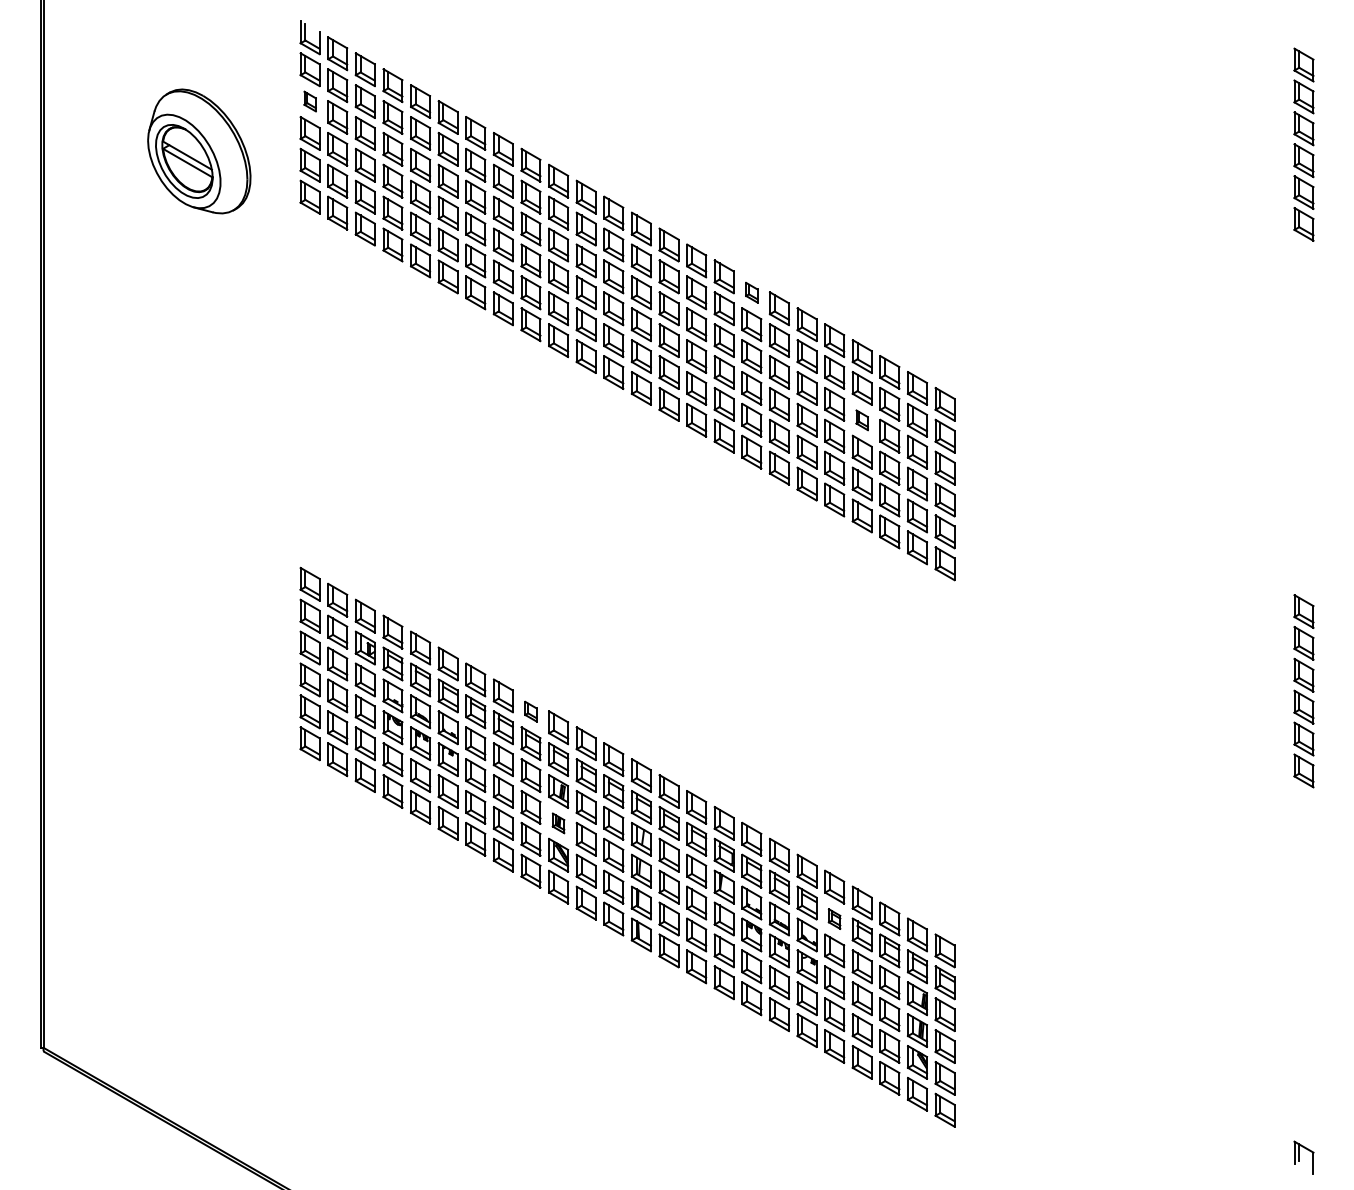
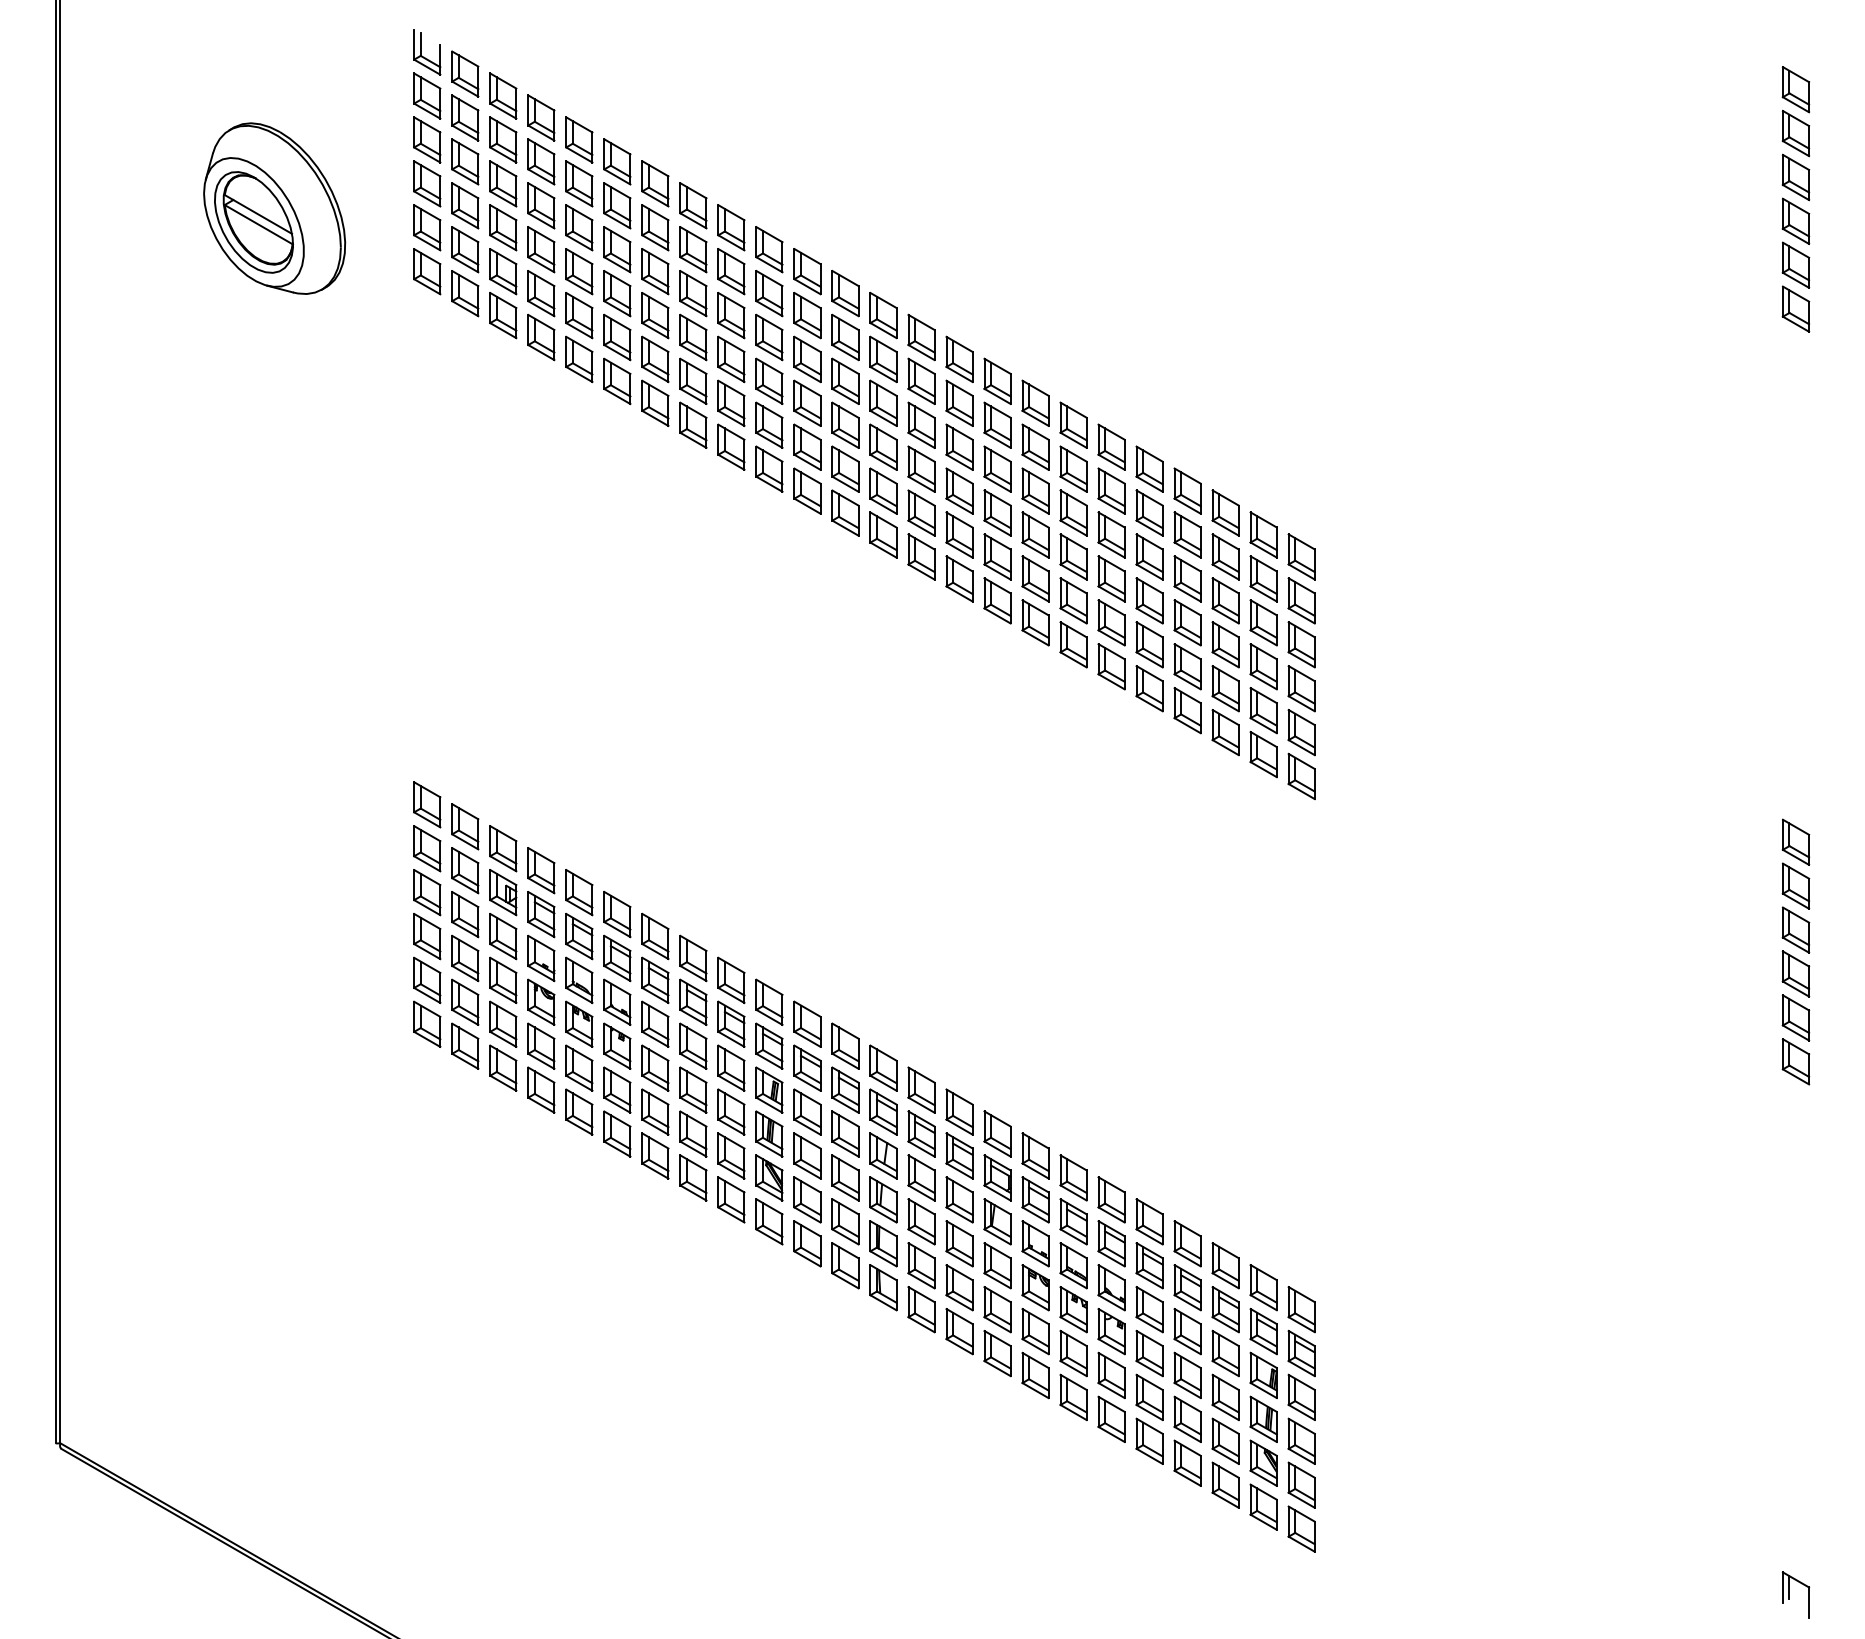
part: (310, 101) -> (427, 139), size x1.67
part: (751, 292) -> (1035, 402), size x1.67
part: (862, 420) -> (1187, 578), size x1.67
part: (531, 711) -> (731, 979), size x1.67
part: (558, 822) -> (769, 1133), size x1.67
part: (834, 918) -> (1149, 1265), size x1.67

